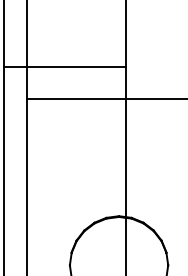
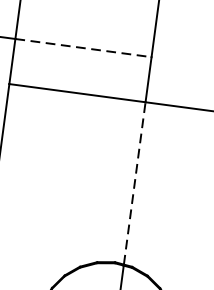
line: (76, 66) -> (83, 48), solid -> dashed
line: (125, 158) -> (134, 183), solid -> dashed

